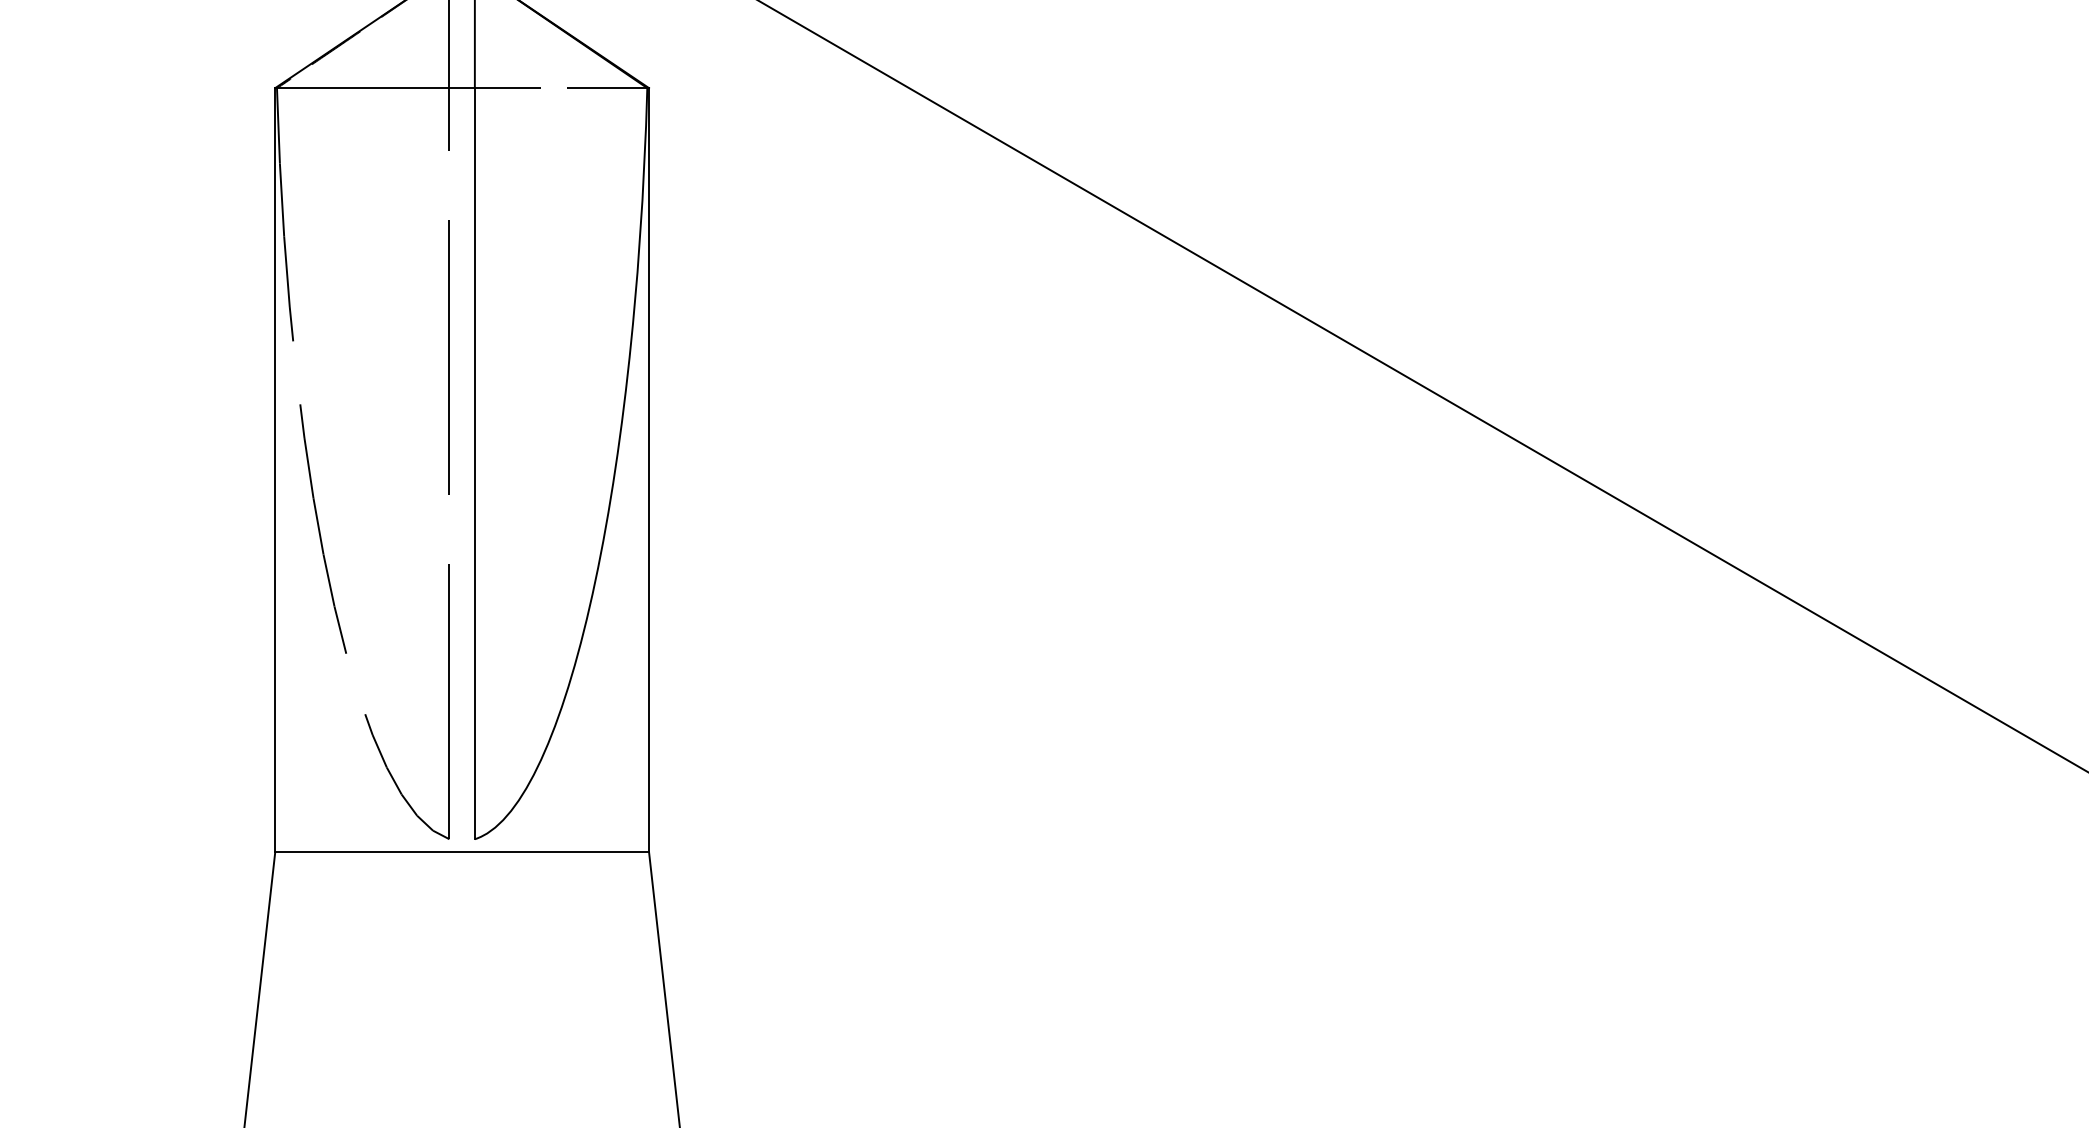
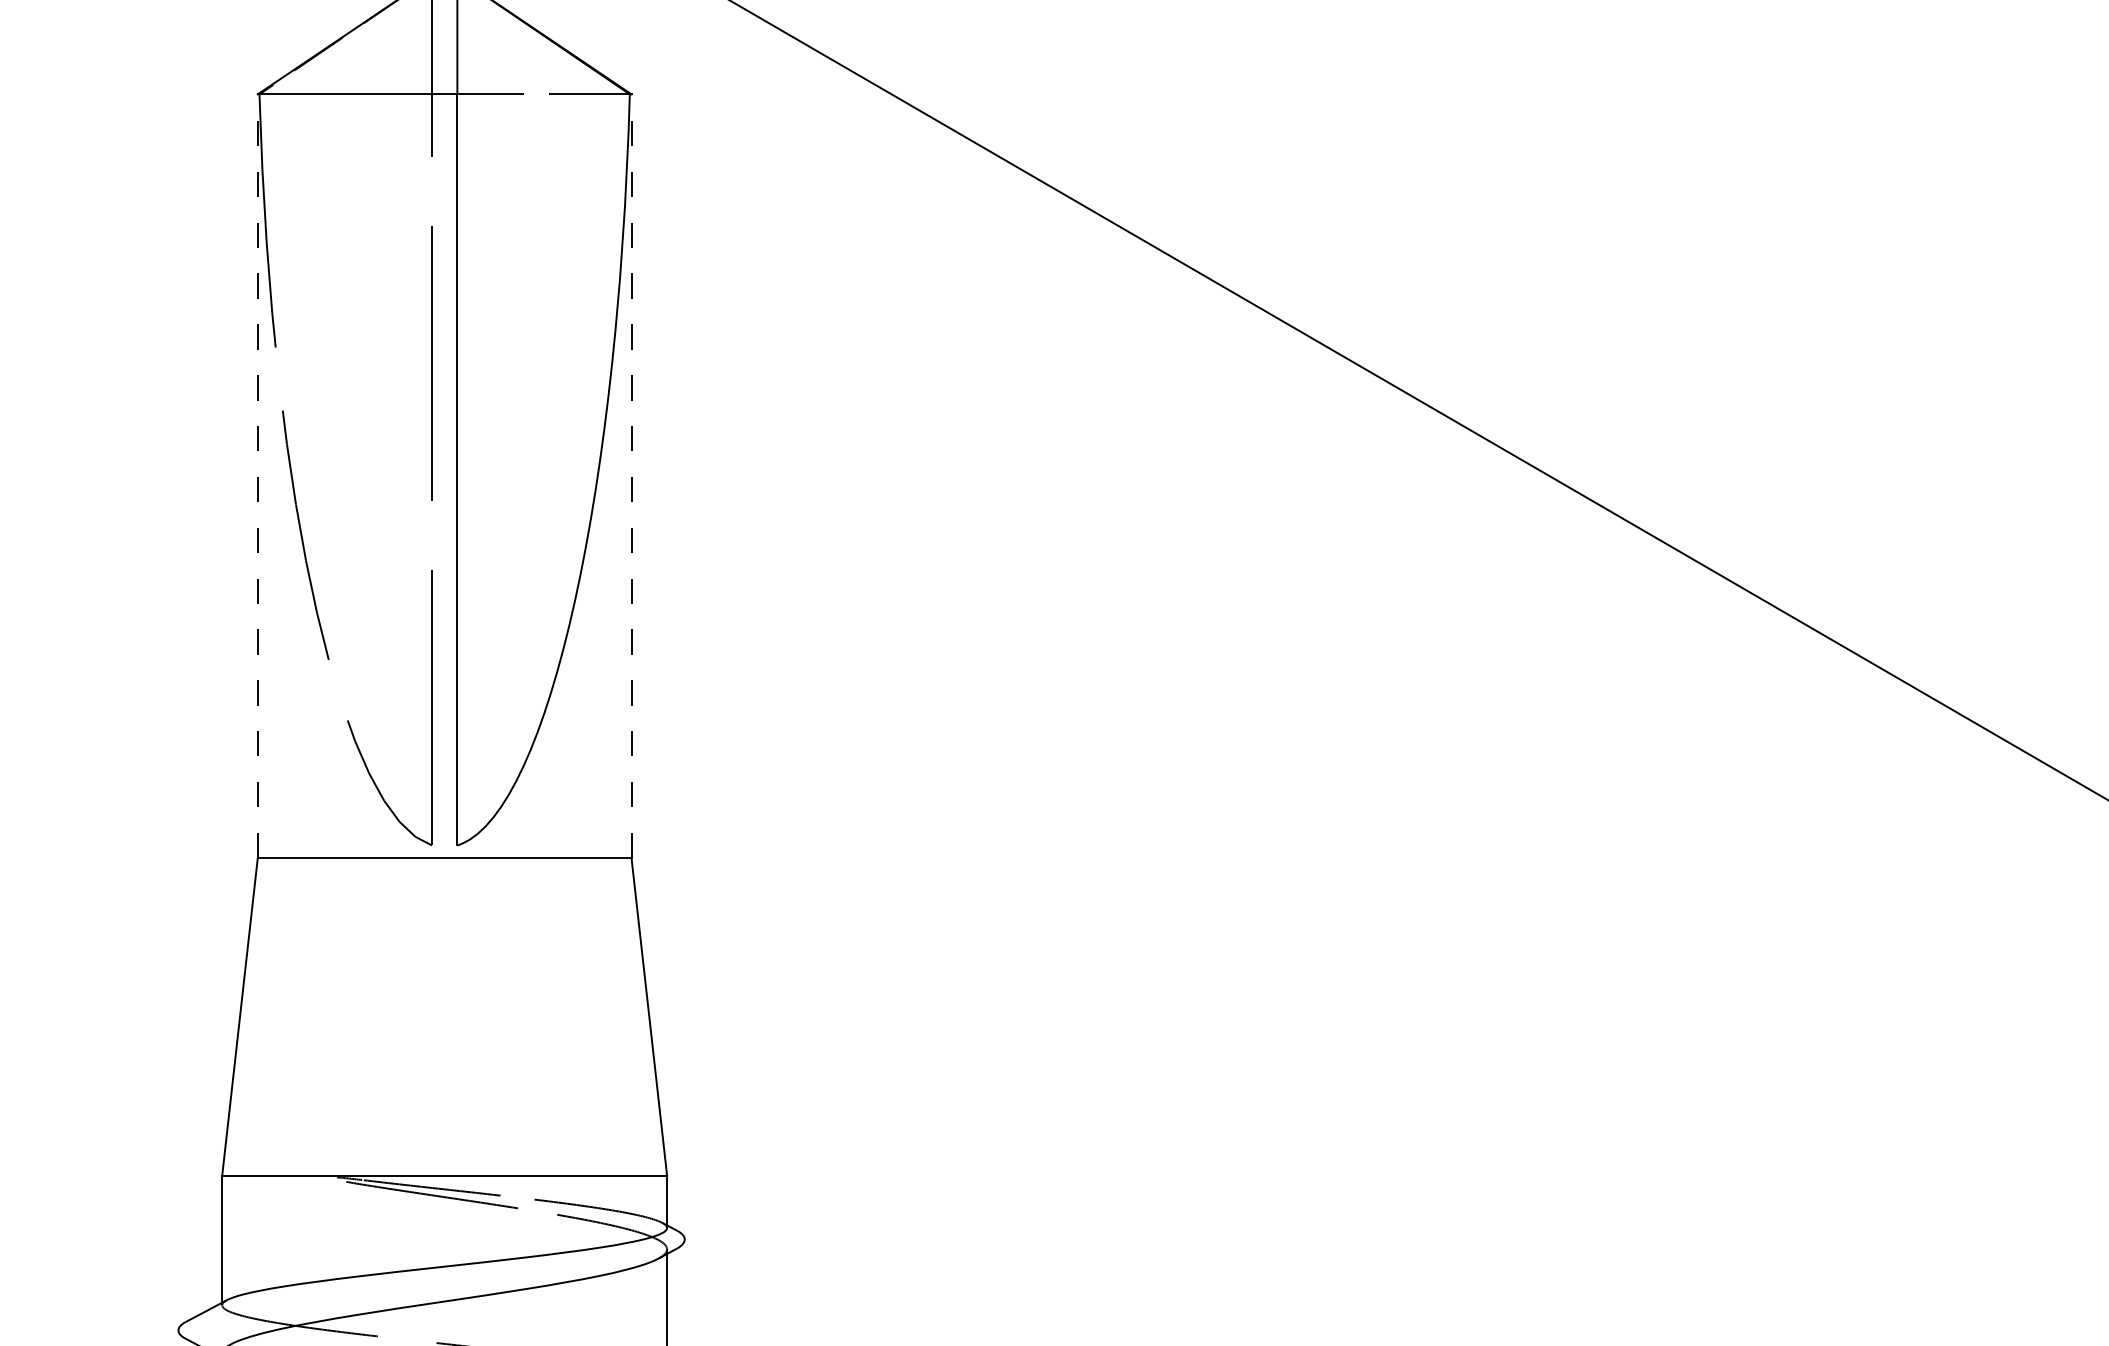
line: (274, 470) -> (257, 476), solid -> dashed
line: (648, 470) -> (631, 476), solid -> dashed

